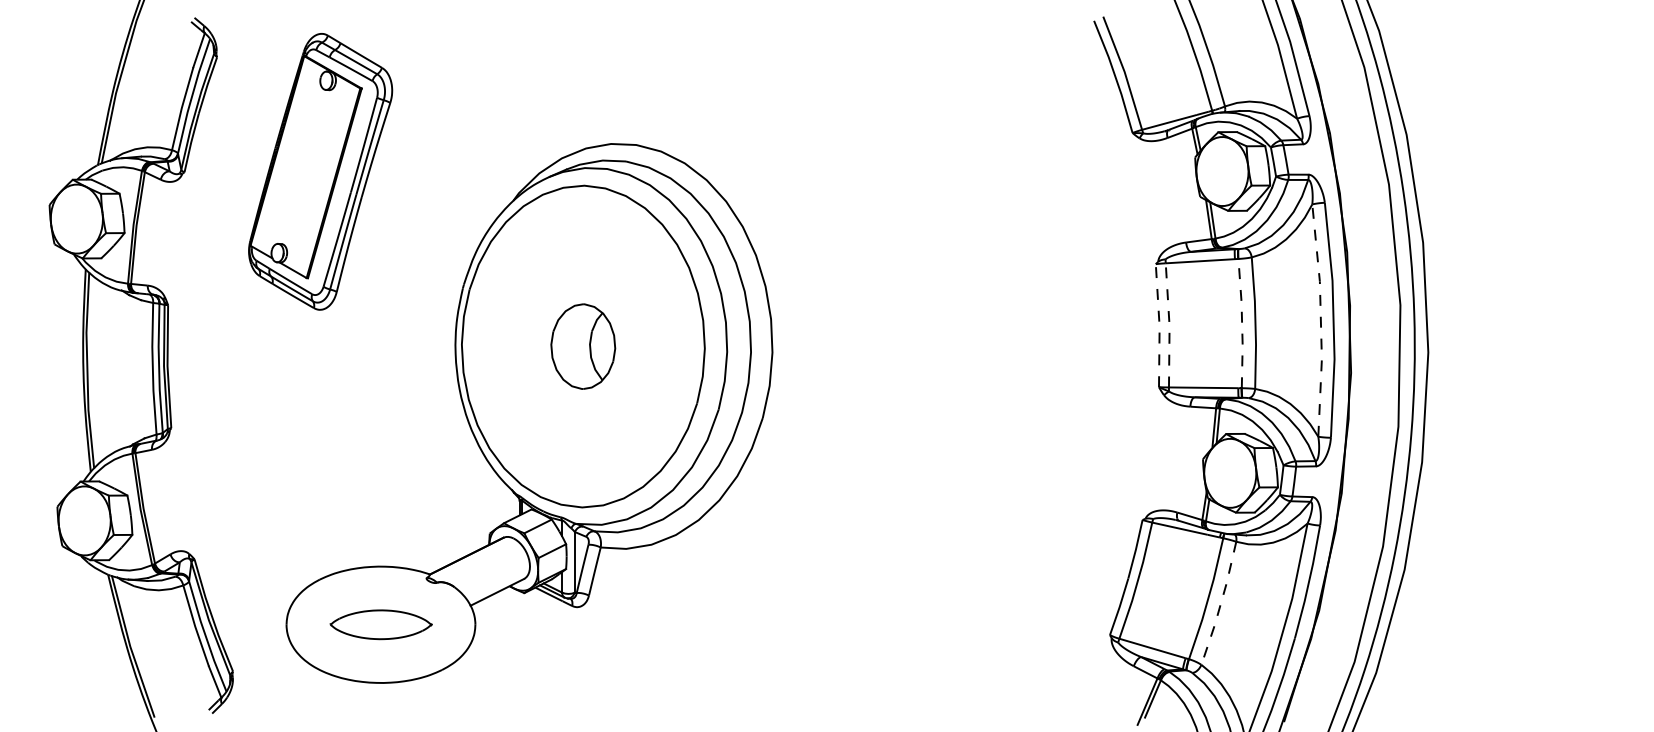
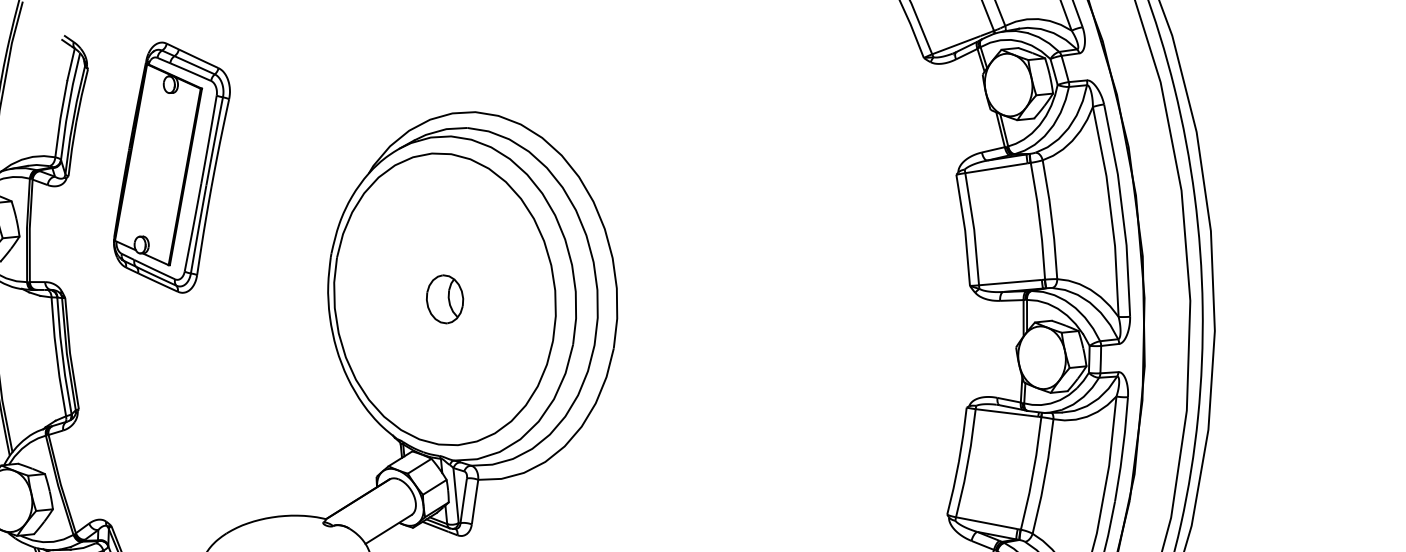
part: (320, 171) -> (171, 167), moved
line: (1320, 320) -> (1110, 211), dashed -> solid
line: (1242, 323) -> (1040, 220), dashed -> solid
line: (1159, 325) -> (965, 230), dashed -> solid
line: (1169, 326) -> (974, 230), dashed -> solid
part: (583, 346) -> (445, 299), size x0.62
line: (1220, 603) -> (1044, 476), dashed -> solid

